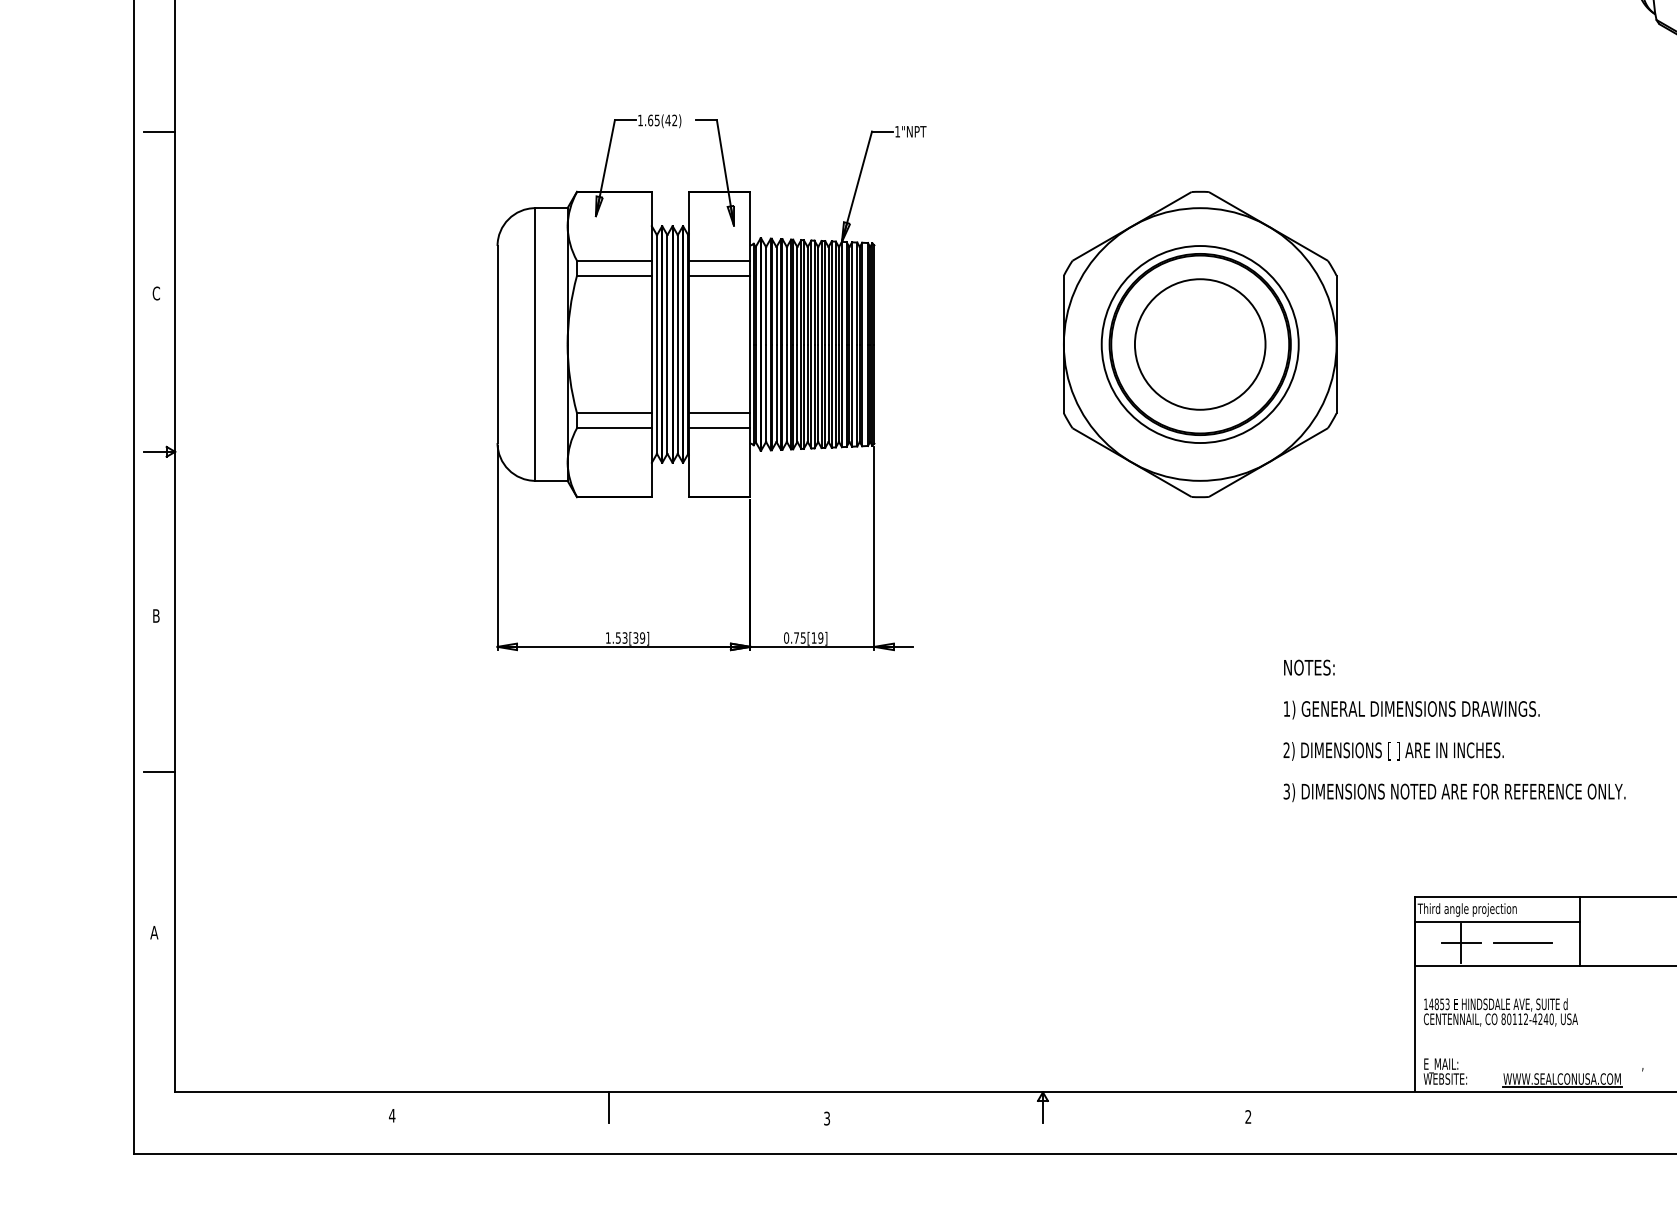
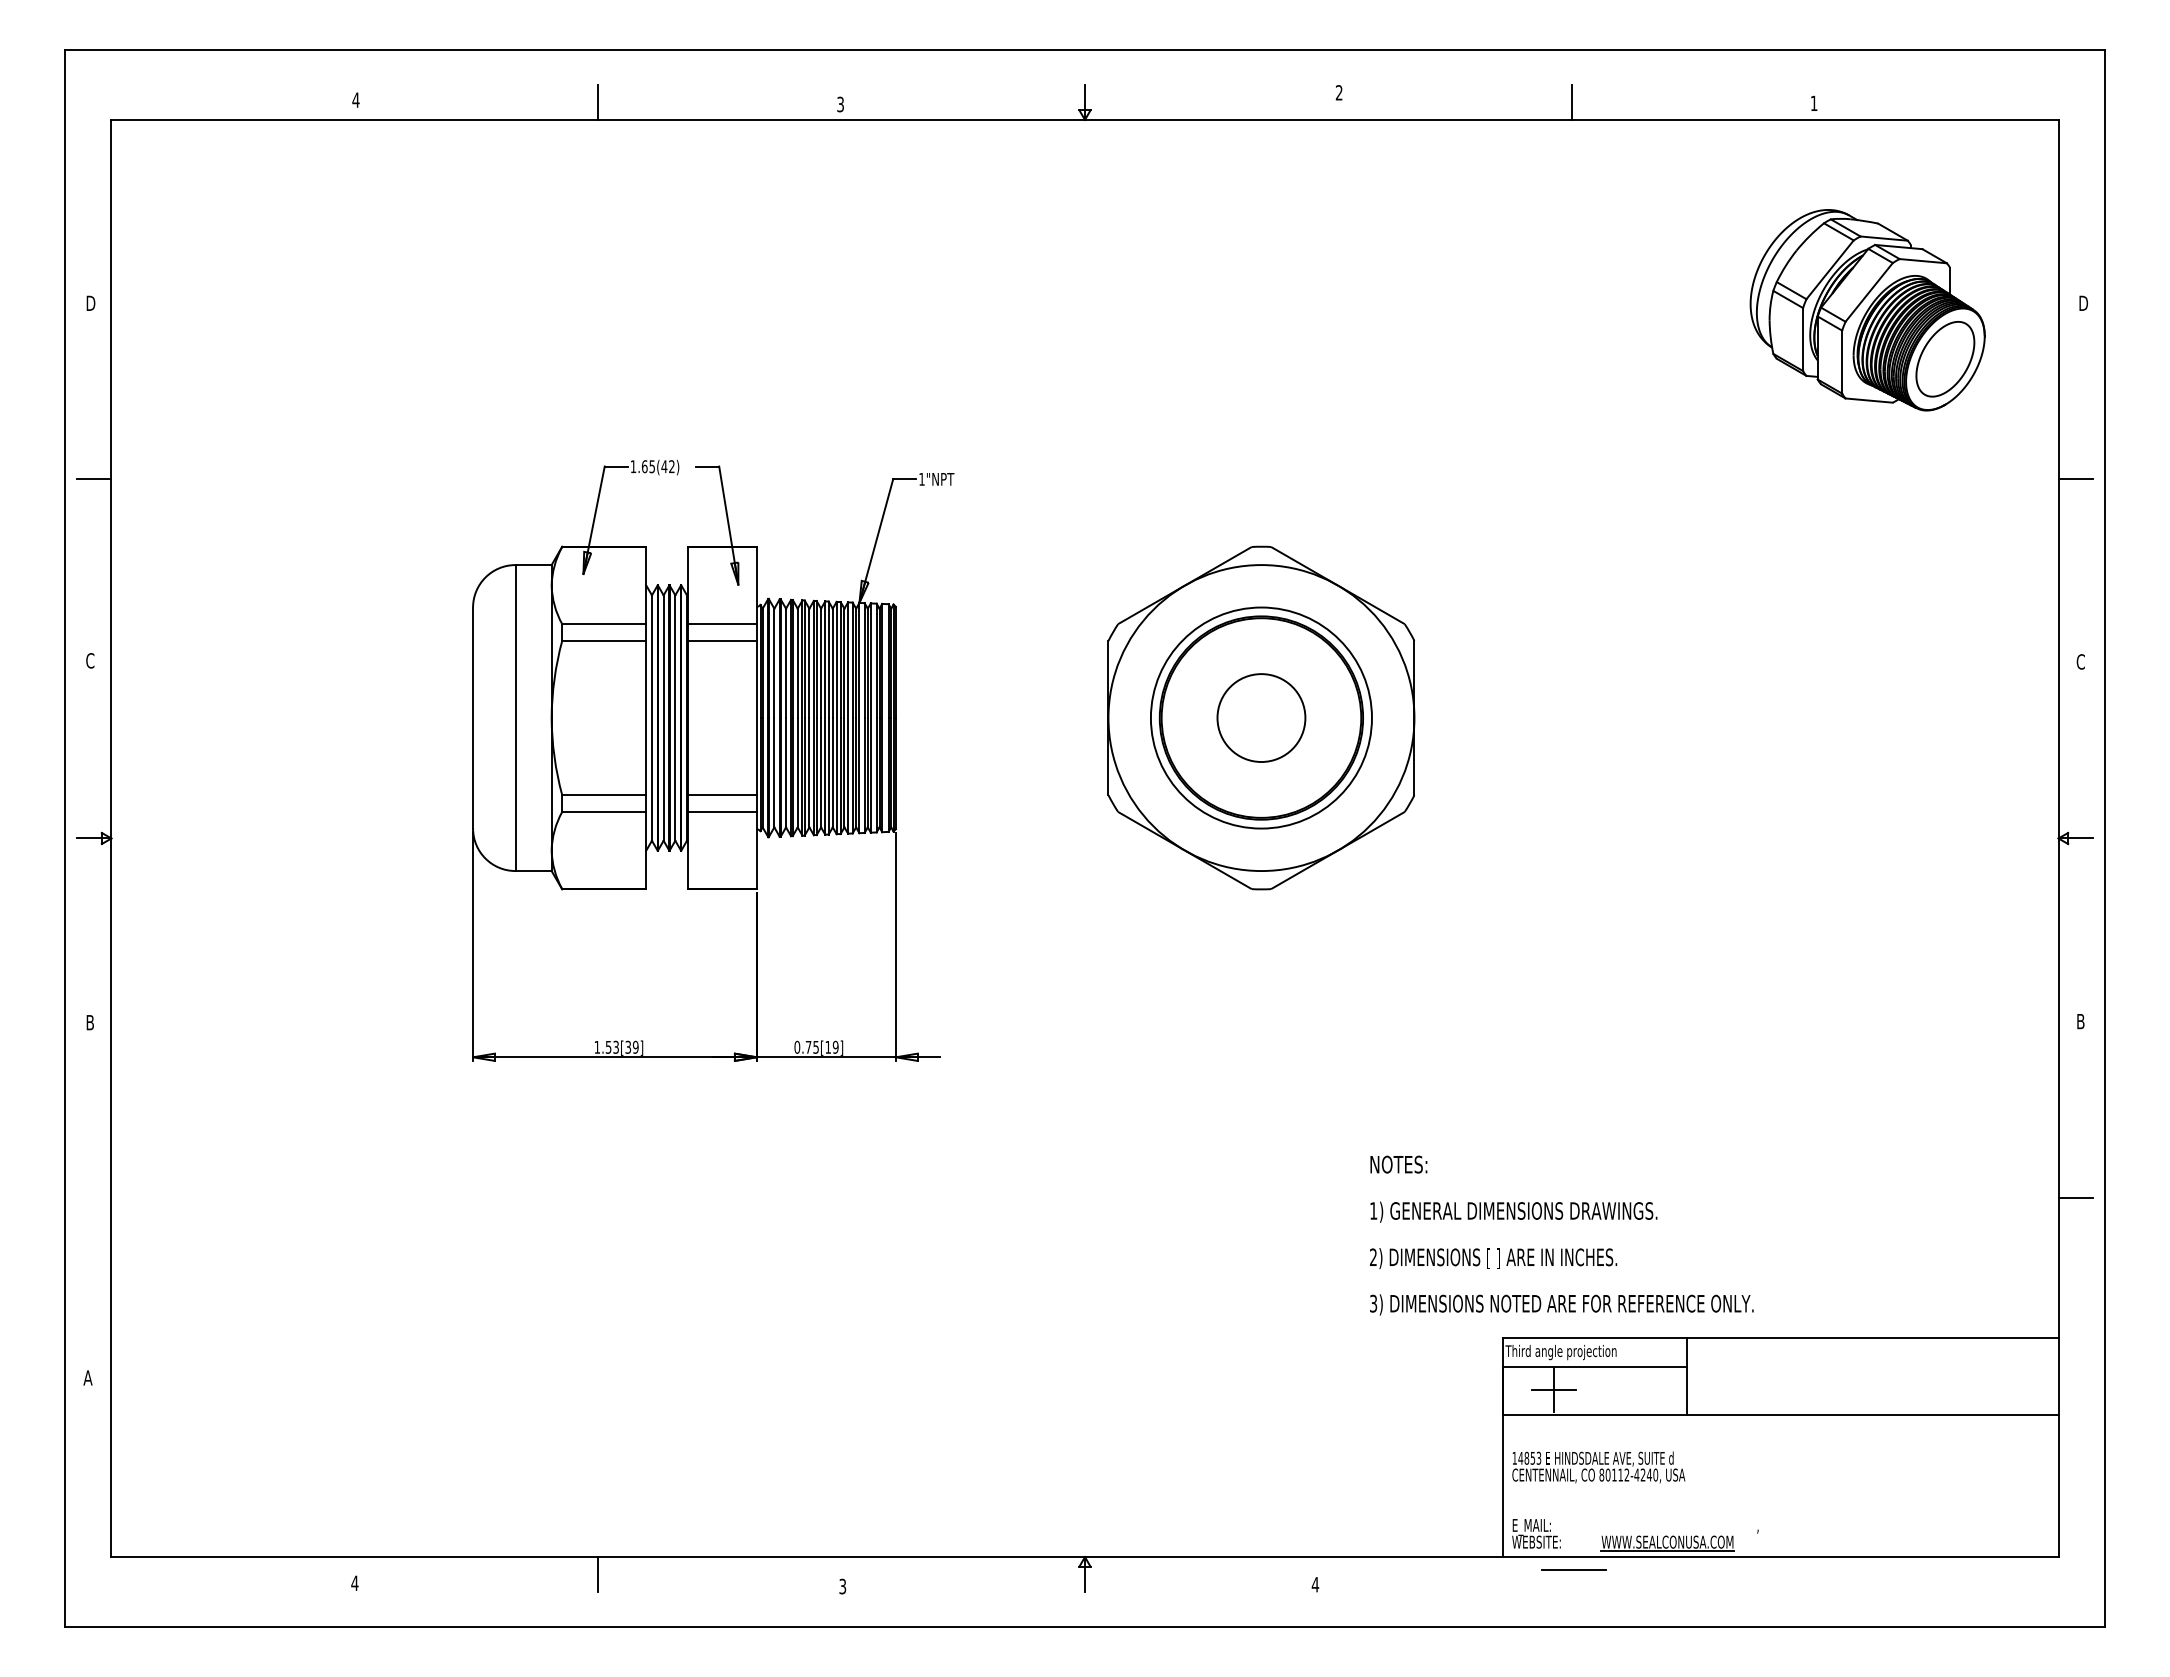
circle: (1200, 344) -> (1261, 717), size x0.6
text: (1454, 730) -> (1561, 1235), moved
line: (159, 771) -> (93, 1197), removed
line: (1522, 942) -> (1573, 1569), moved
text: (1248, 1116) -> (1315, 1584), 2 -> 4

